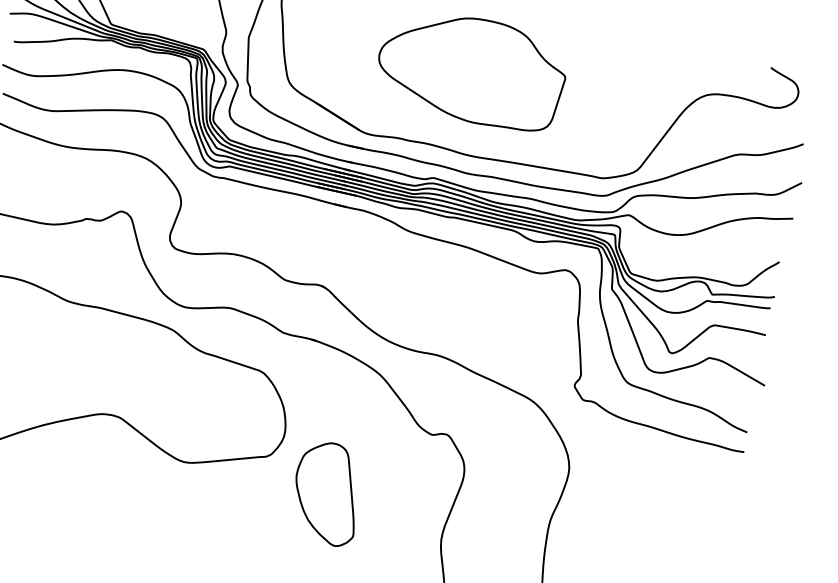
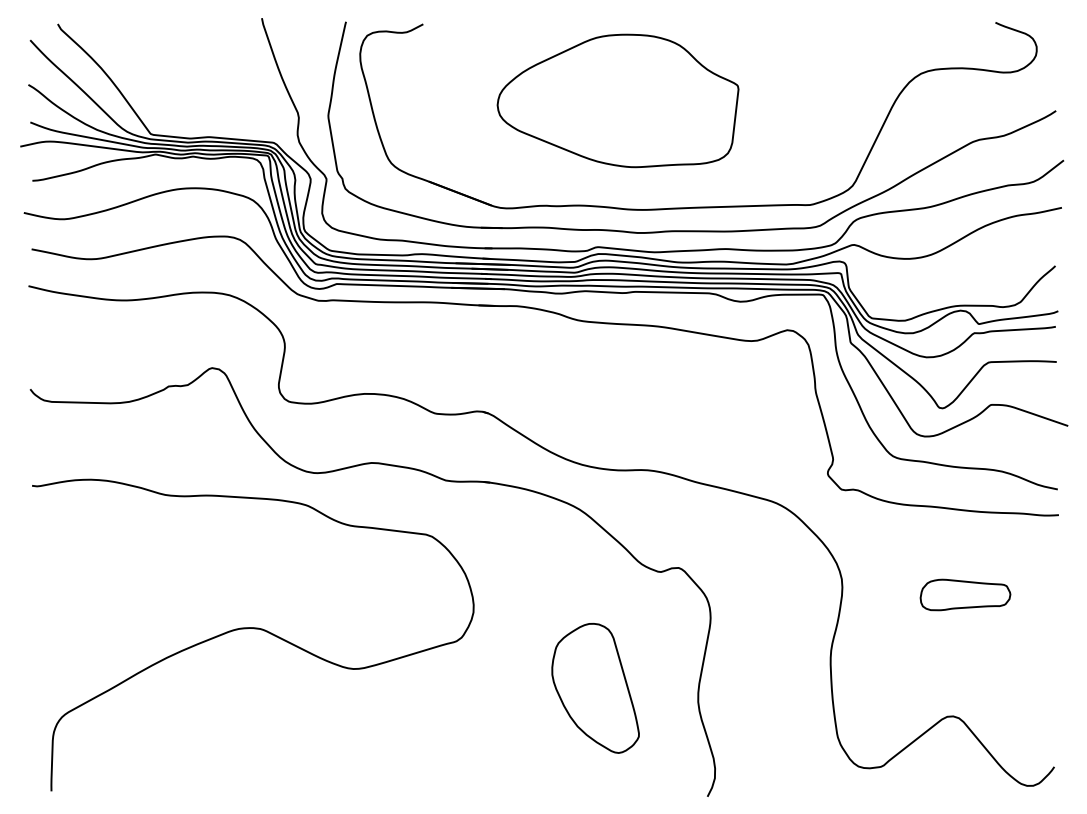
part: (327, 493) -> (595, 688), moved
part: (661, 498) -> (965, 594), added

